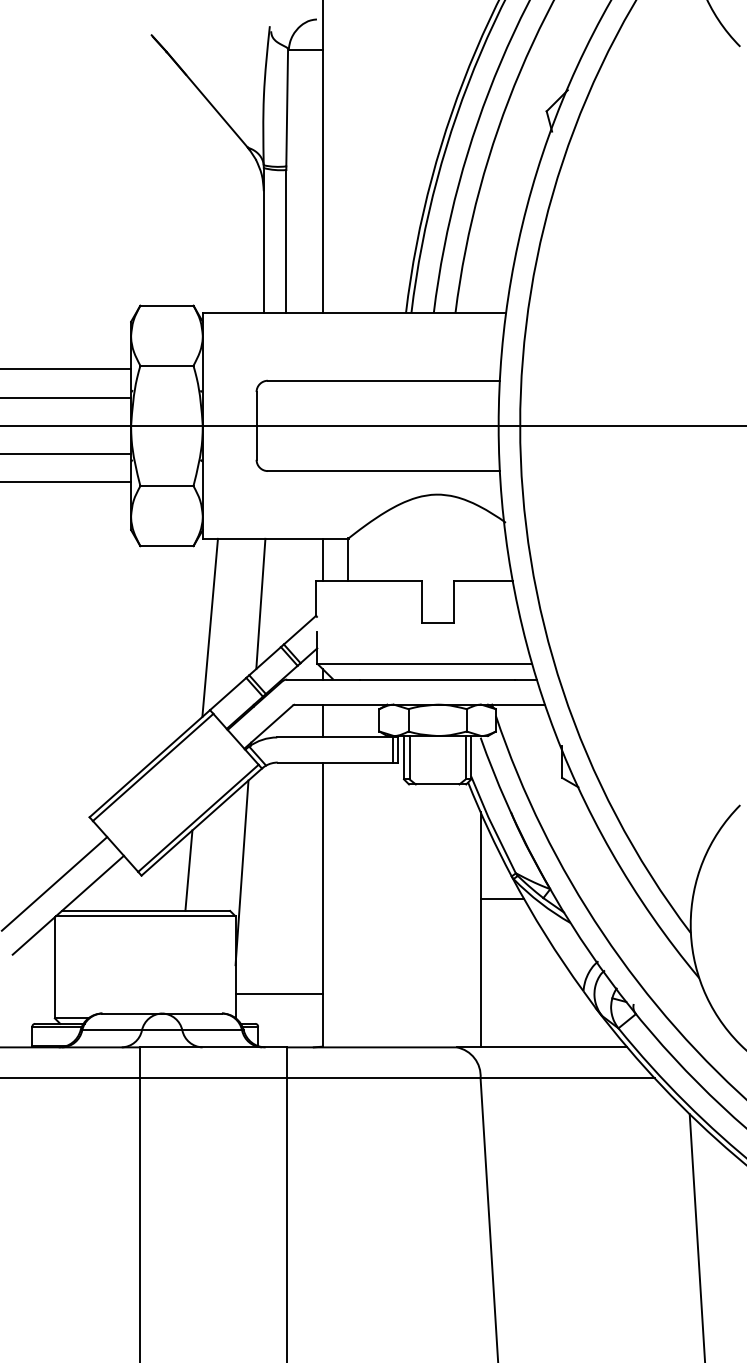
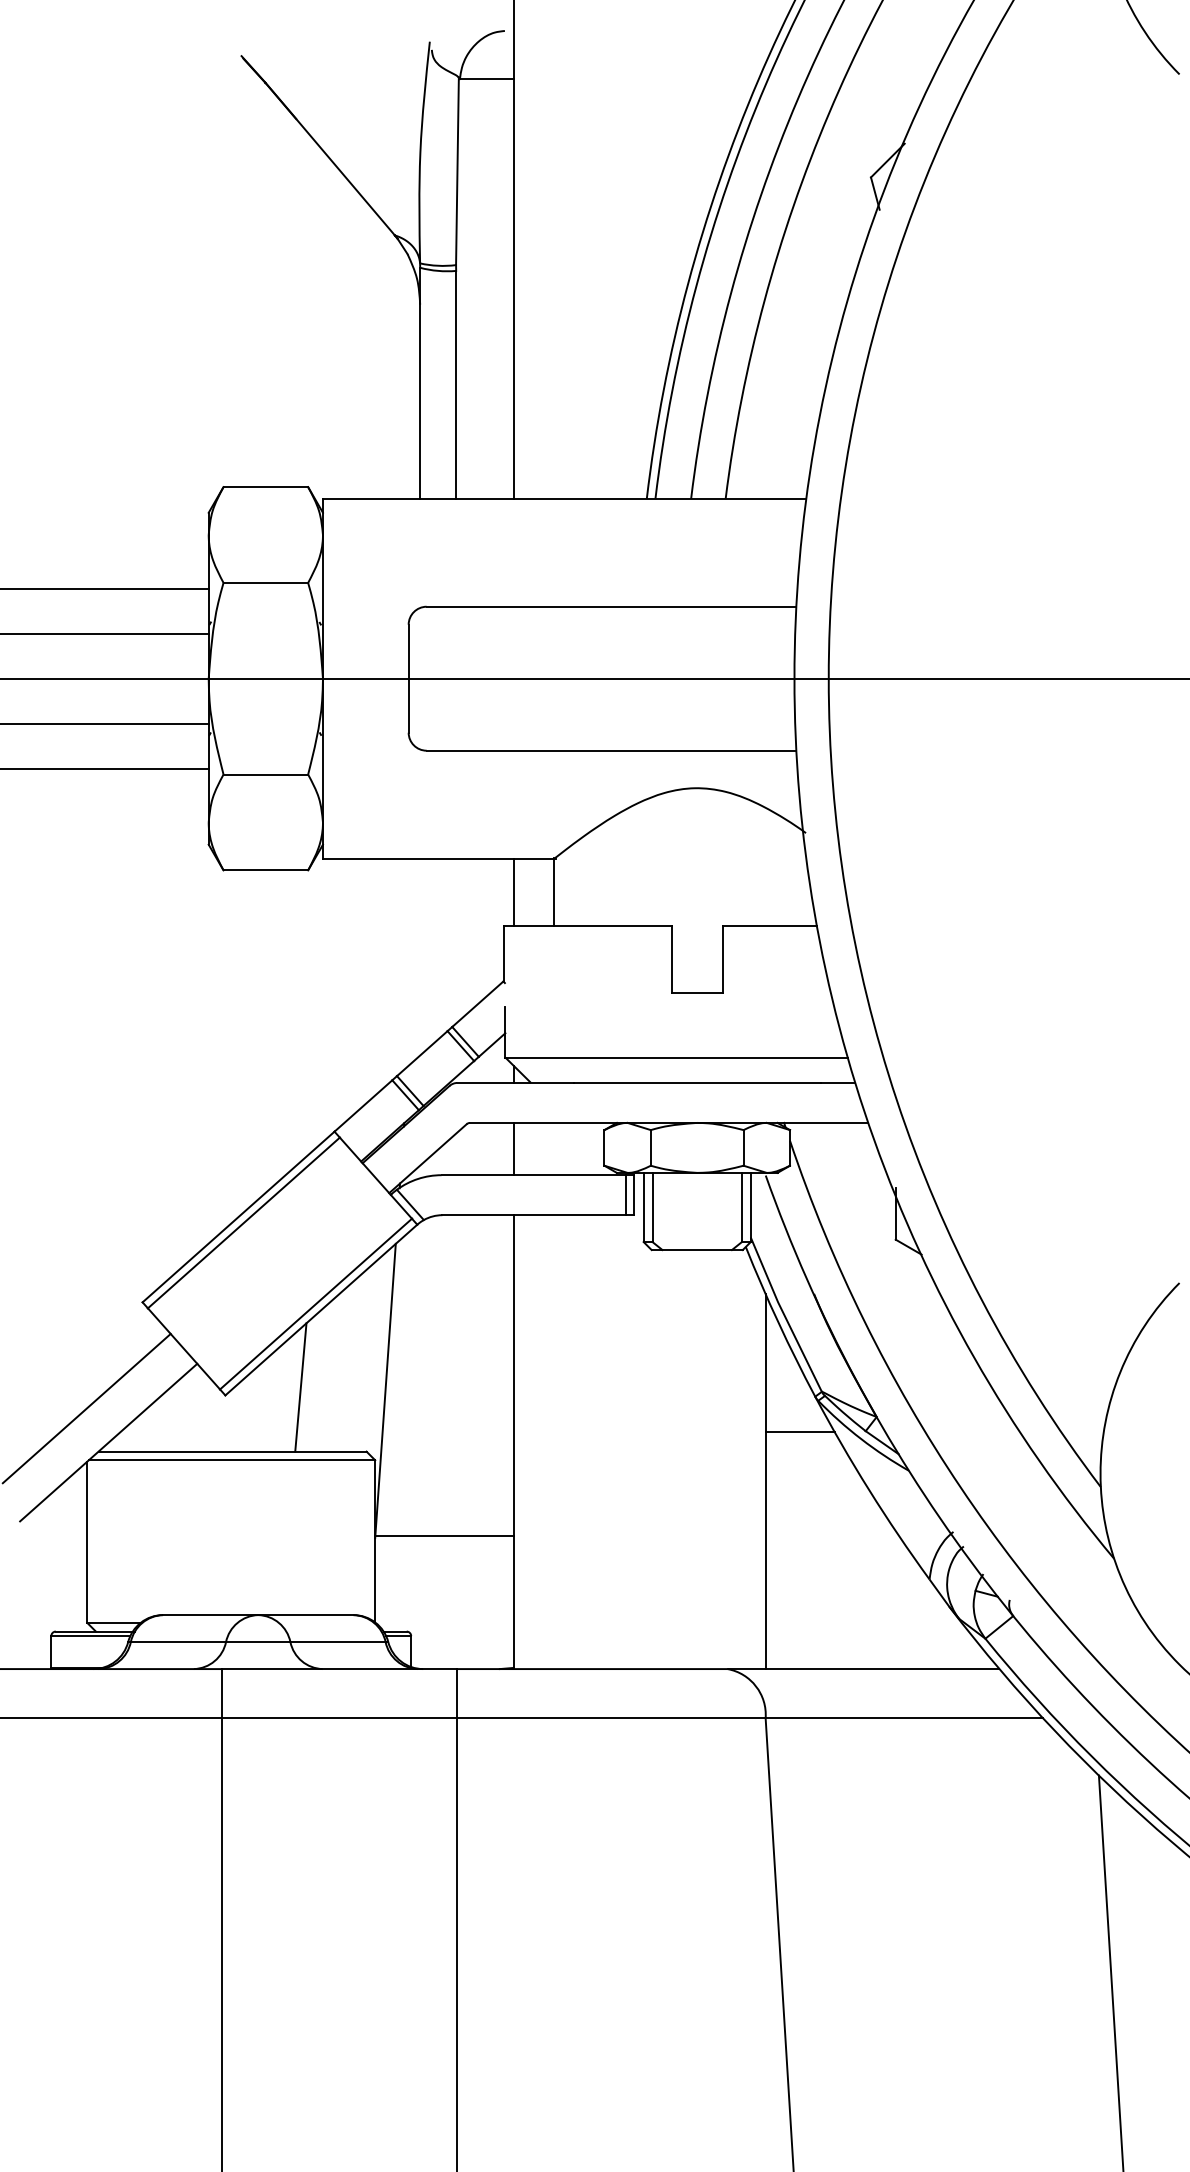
line: (260, 603) -> (414, 961), removed
line: (209, 627) -> (333, 999), removed
line: (278, 993) -> (443, 1535), moved

